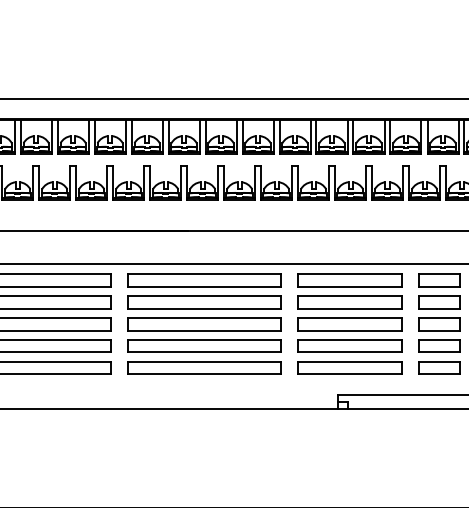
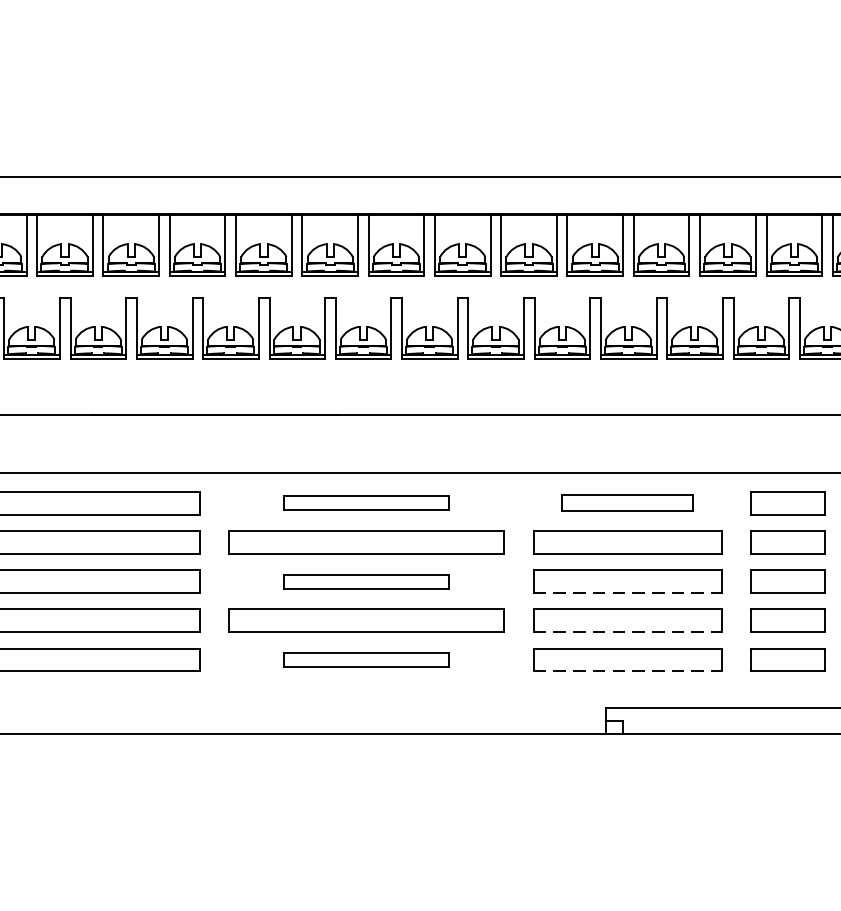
part: (204, 280) -> (366, 503), size x0.6
part: (349, 280) -> (626, 503), size x0.7
part: (204, 324) -> (366, 581), size x0.6
line: (350, 330) -> (628, 592), solid -> dashed
line: (350, 352) -> (628, 632), solid -> dashed
part: (204, 367) -> (366, 658), size x0.6
line: (350, 374) -> (628, 671), solid -> dashed

